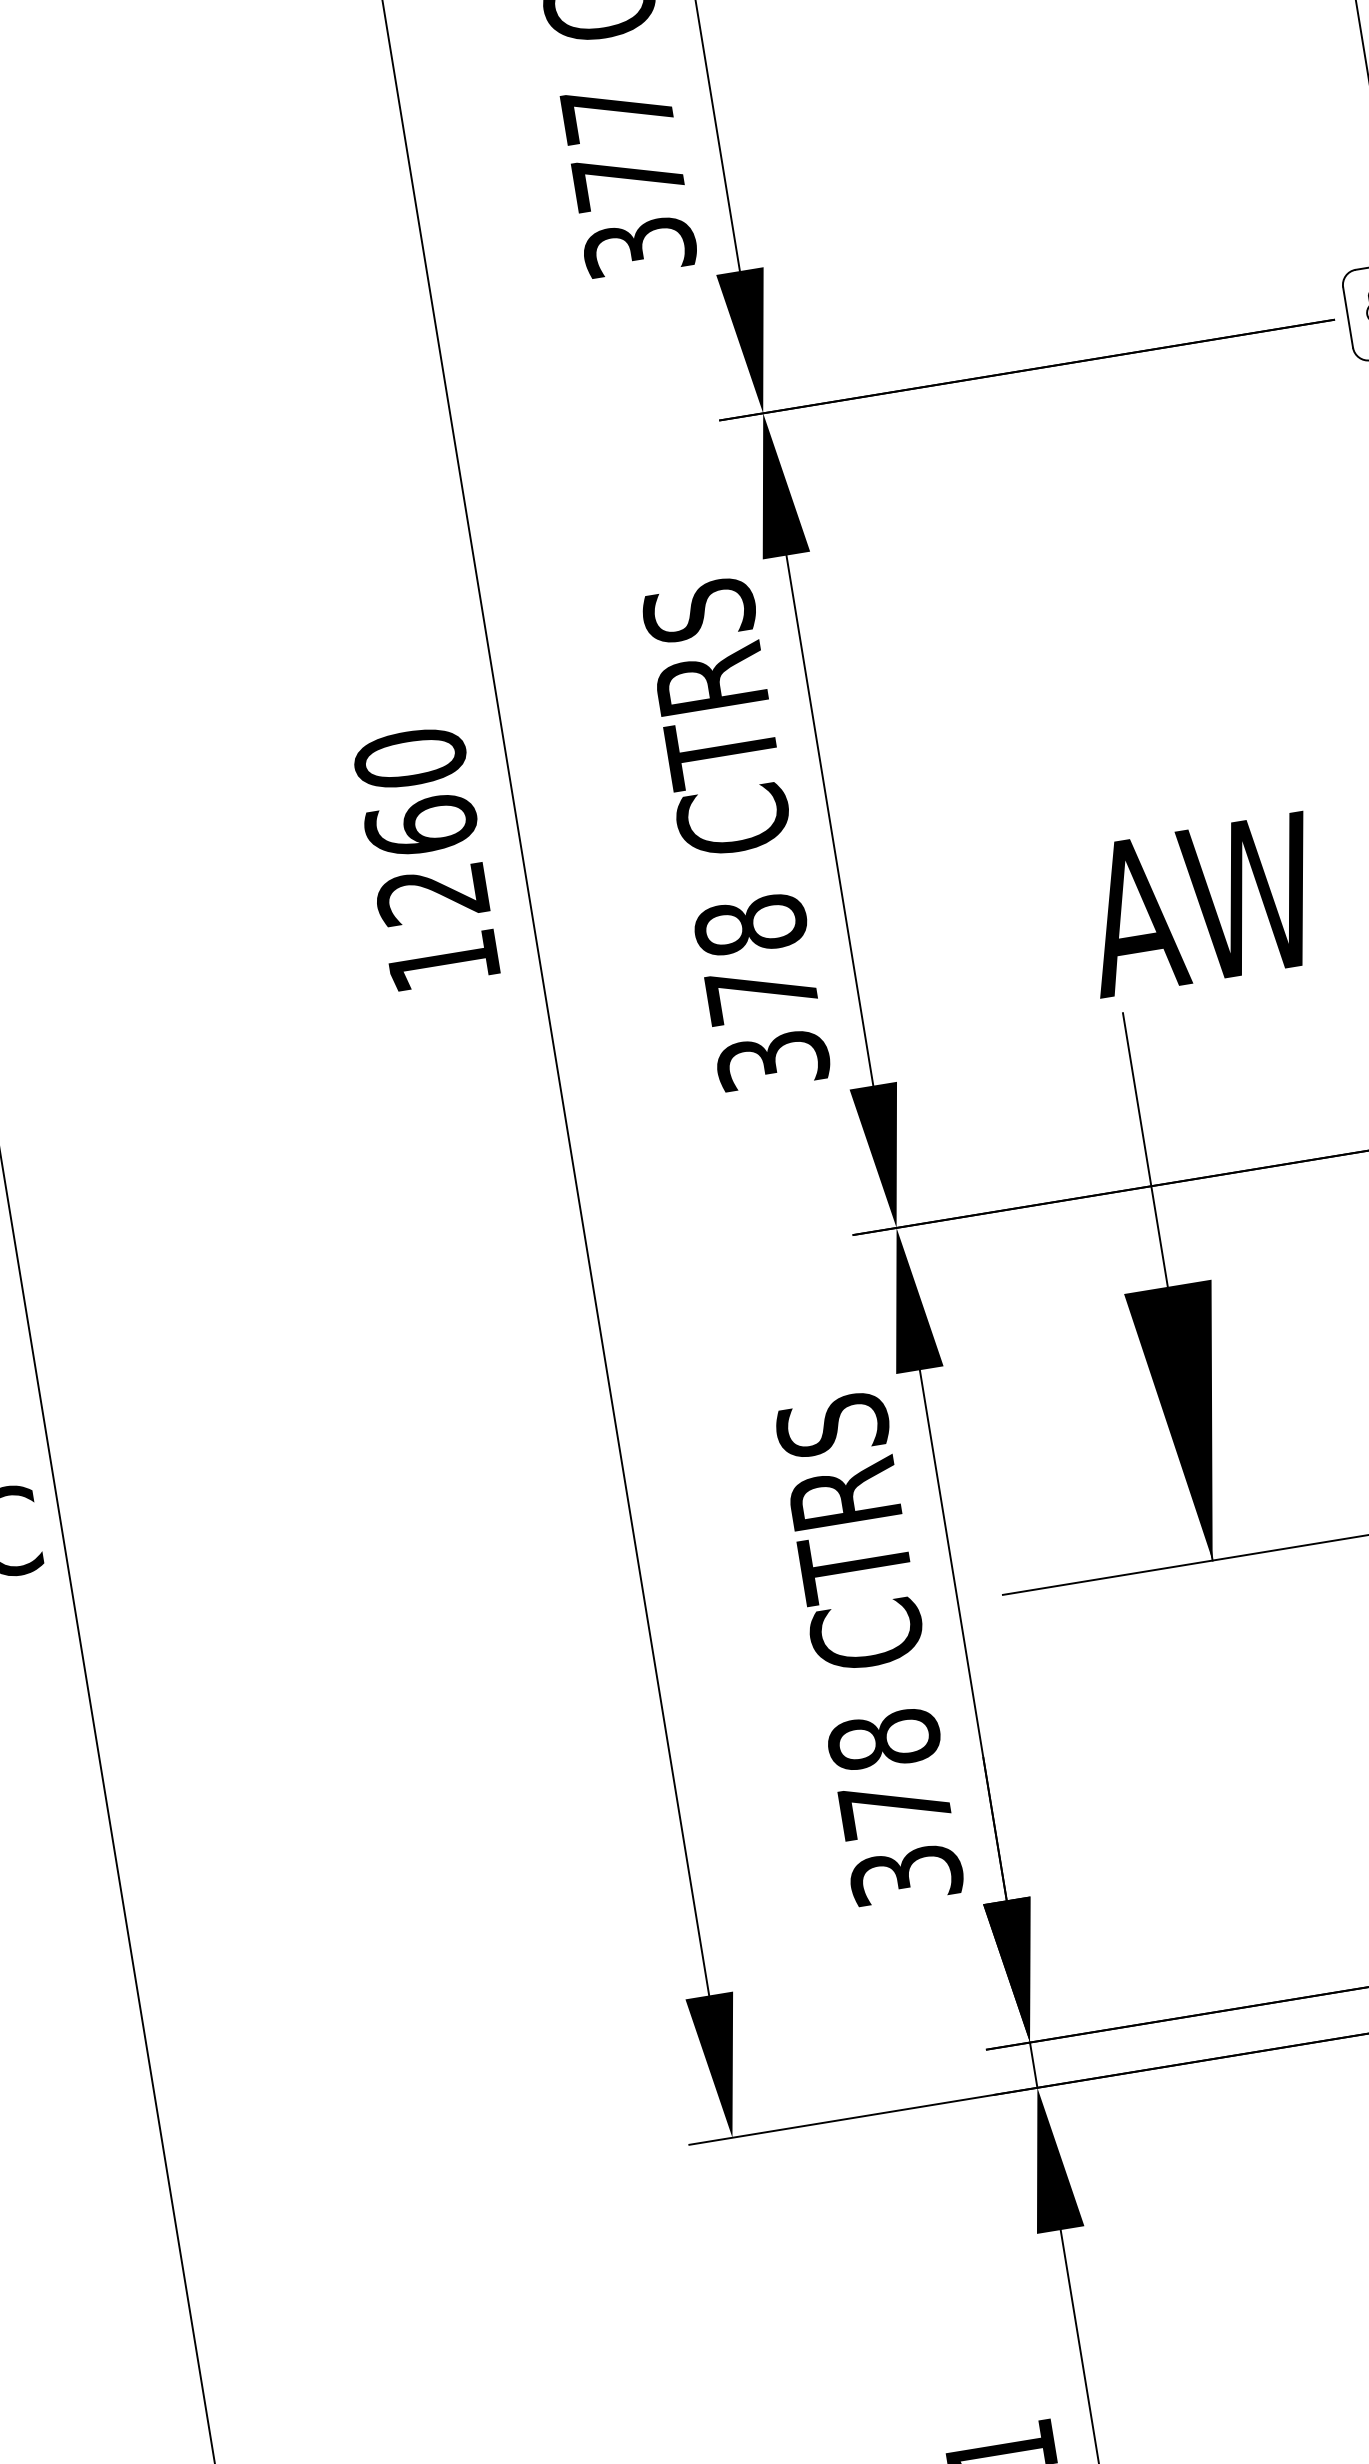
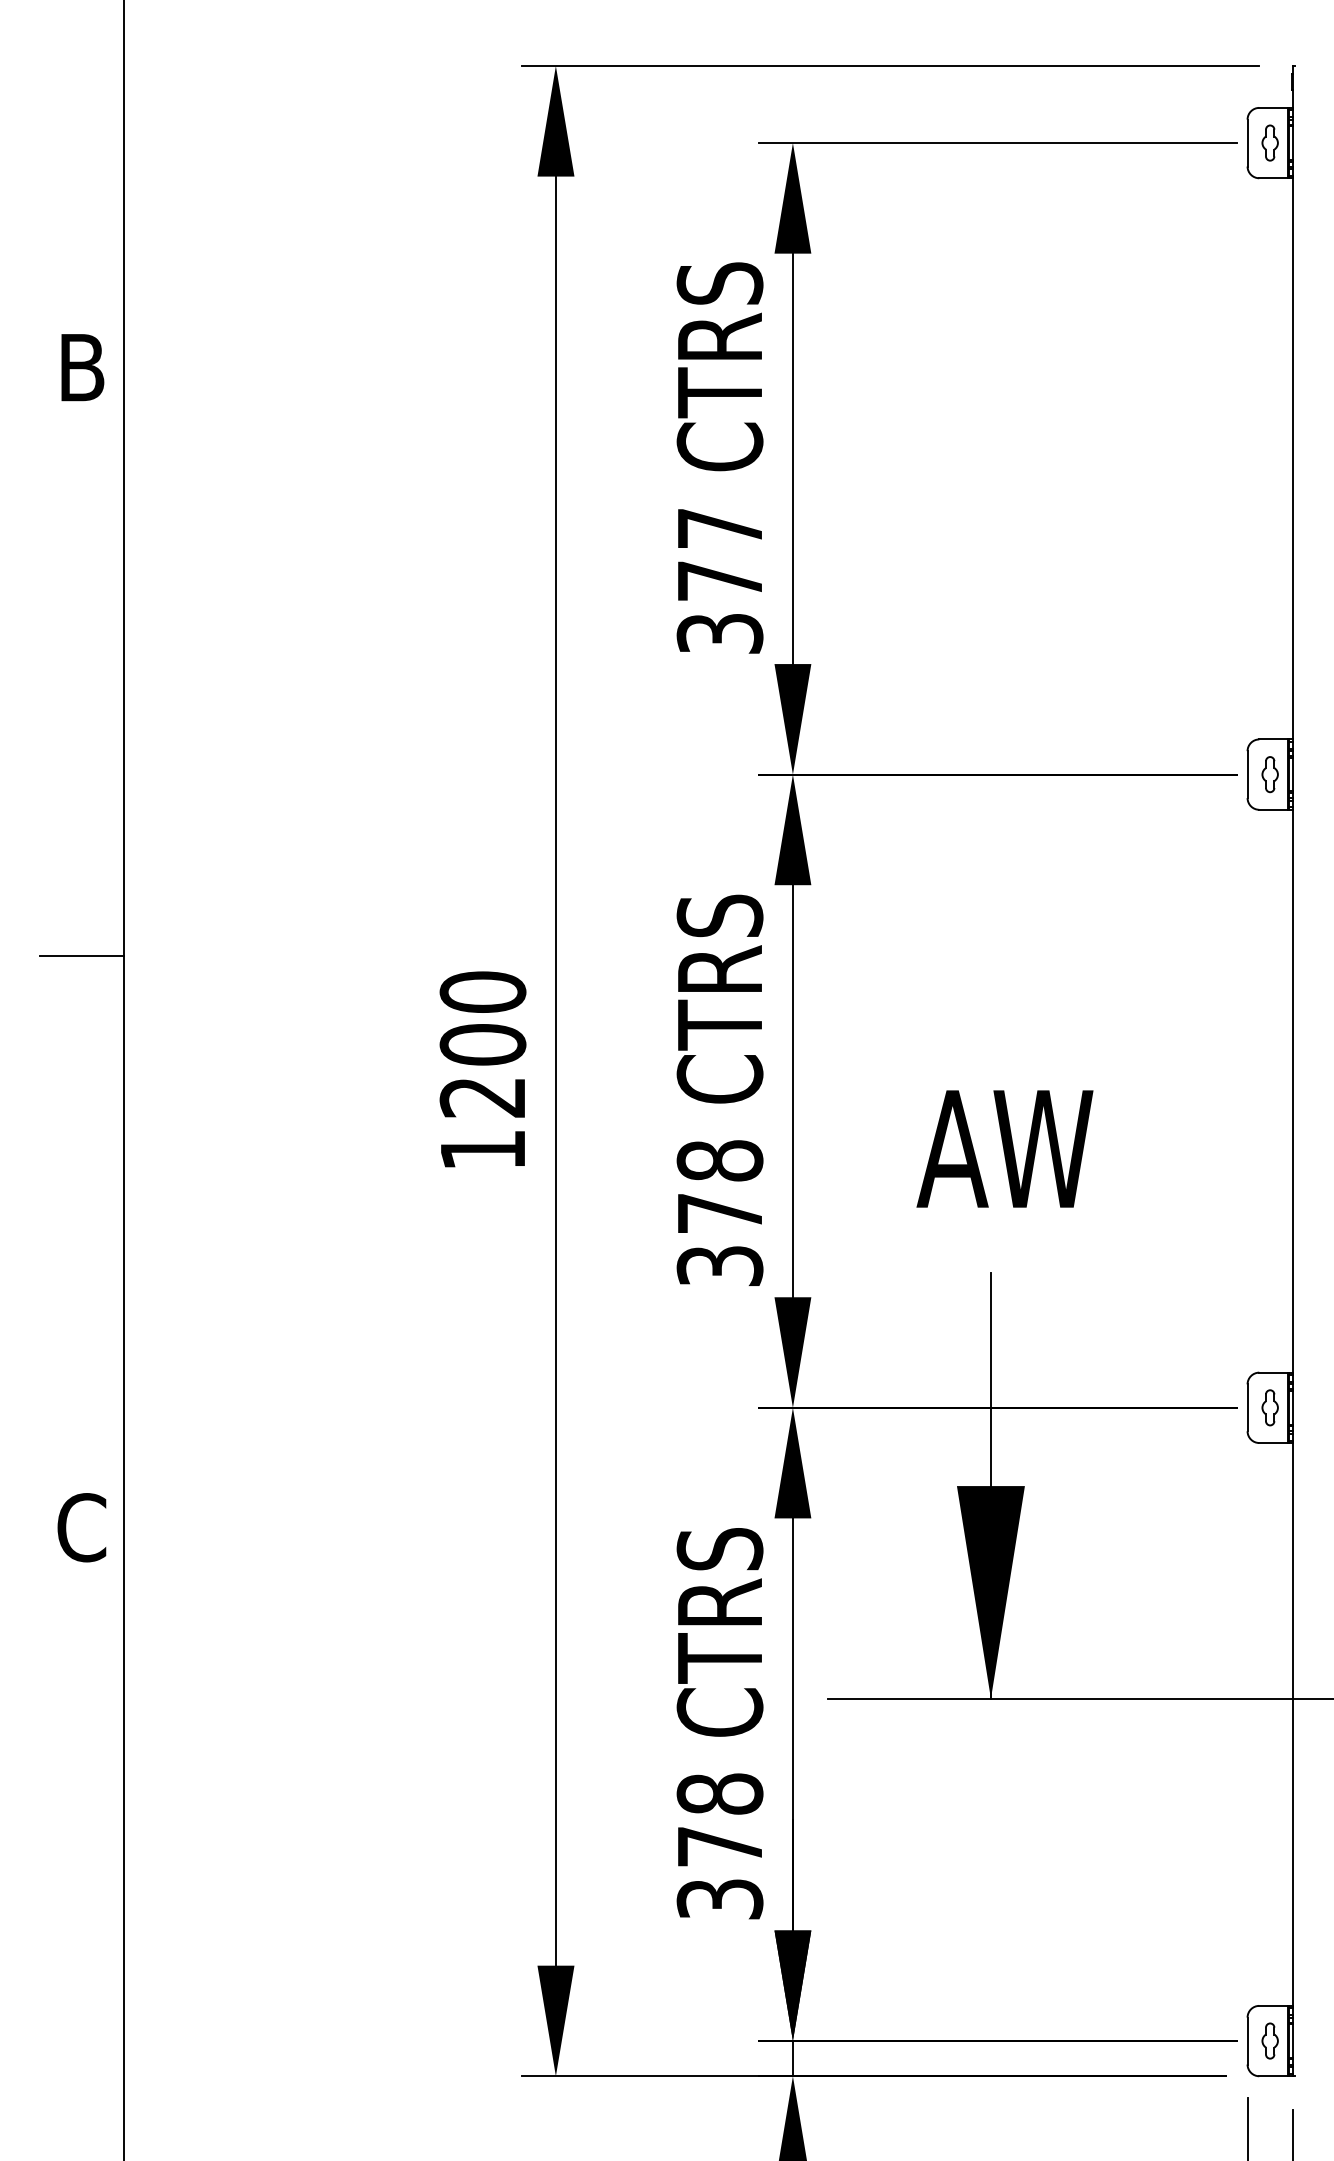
text: (420, 825) -> (482, 1044), 1260 -> 1200
text: (1201, 904) -> (1004, 1148), moved

